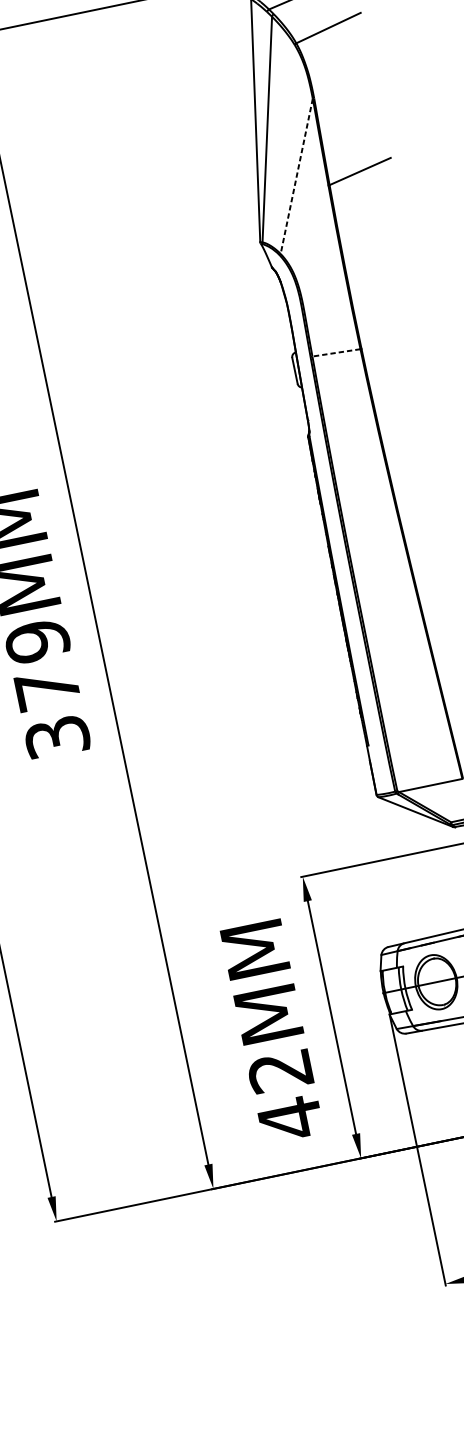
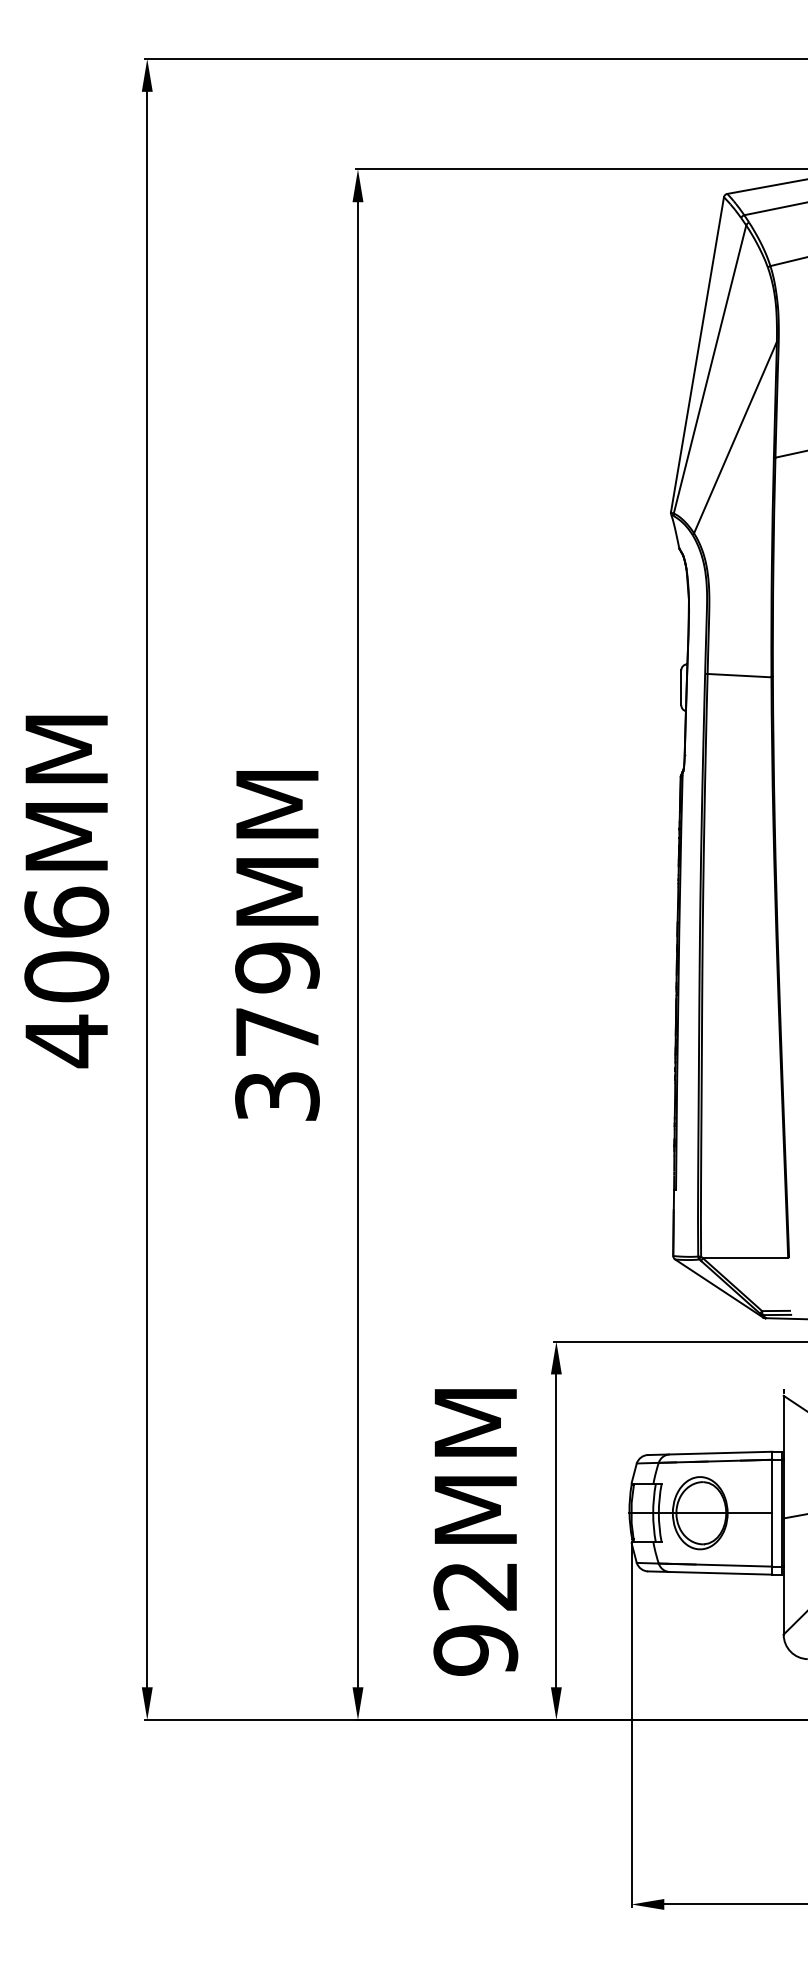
line: (296, 177) -> (735, 438), dashed -> solid
line: (336, 352) -> (739, 675), dashed -> solid
text: (290, 1119) -> (475, 1650), 42MM -> 92MM

